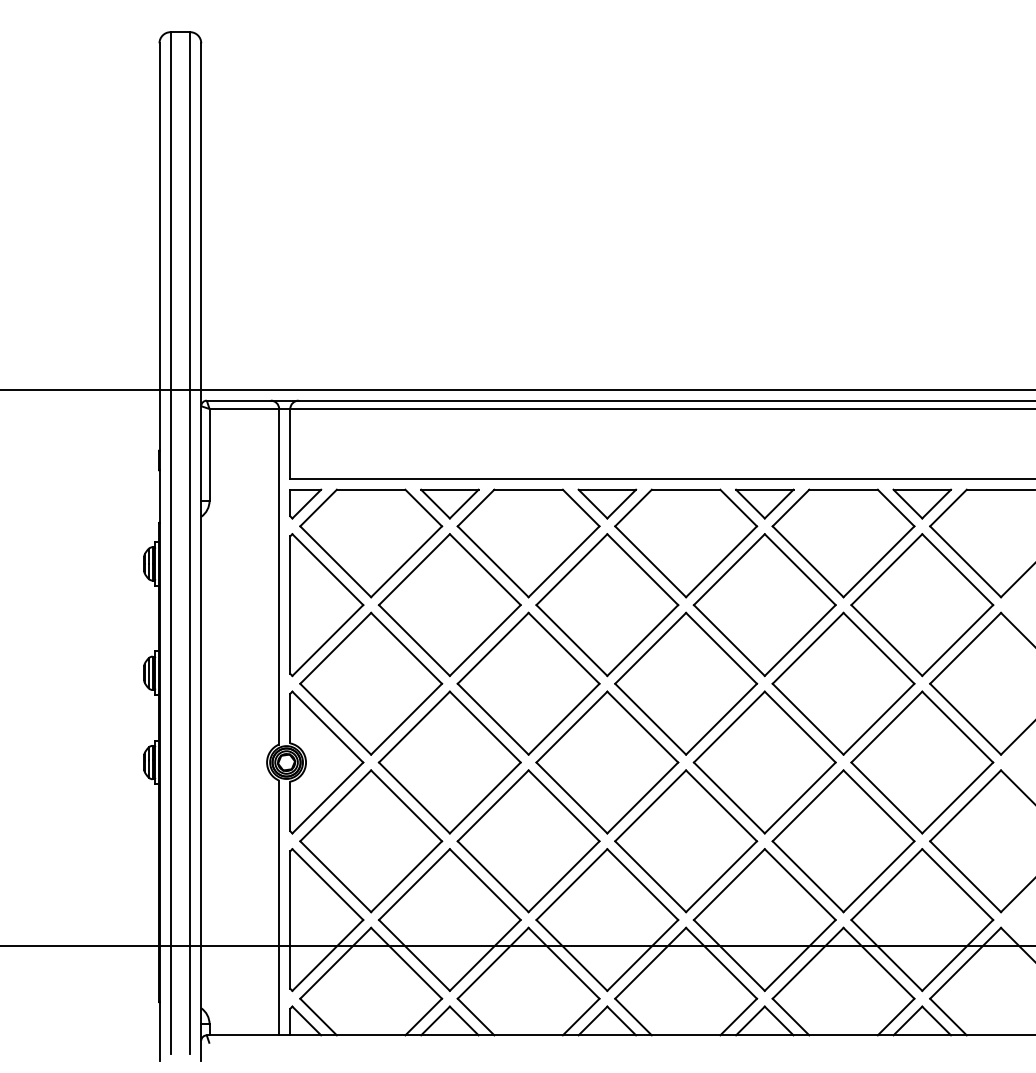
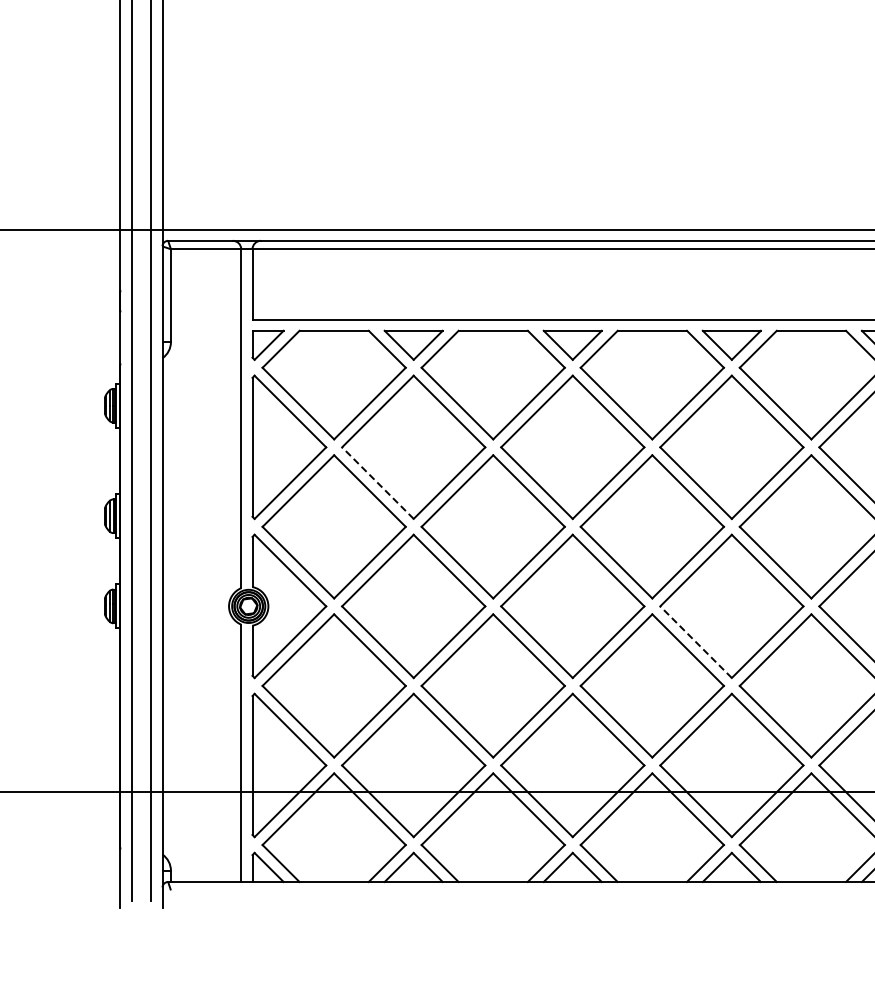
line: (414, 640) -> (377, 483), solid -> dashed
line: (729, 797) -> (696, 641), solid -> dashed

